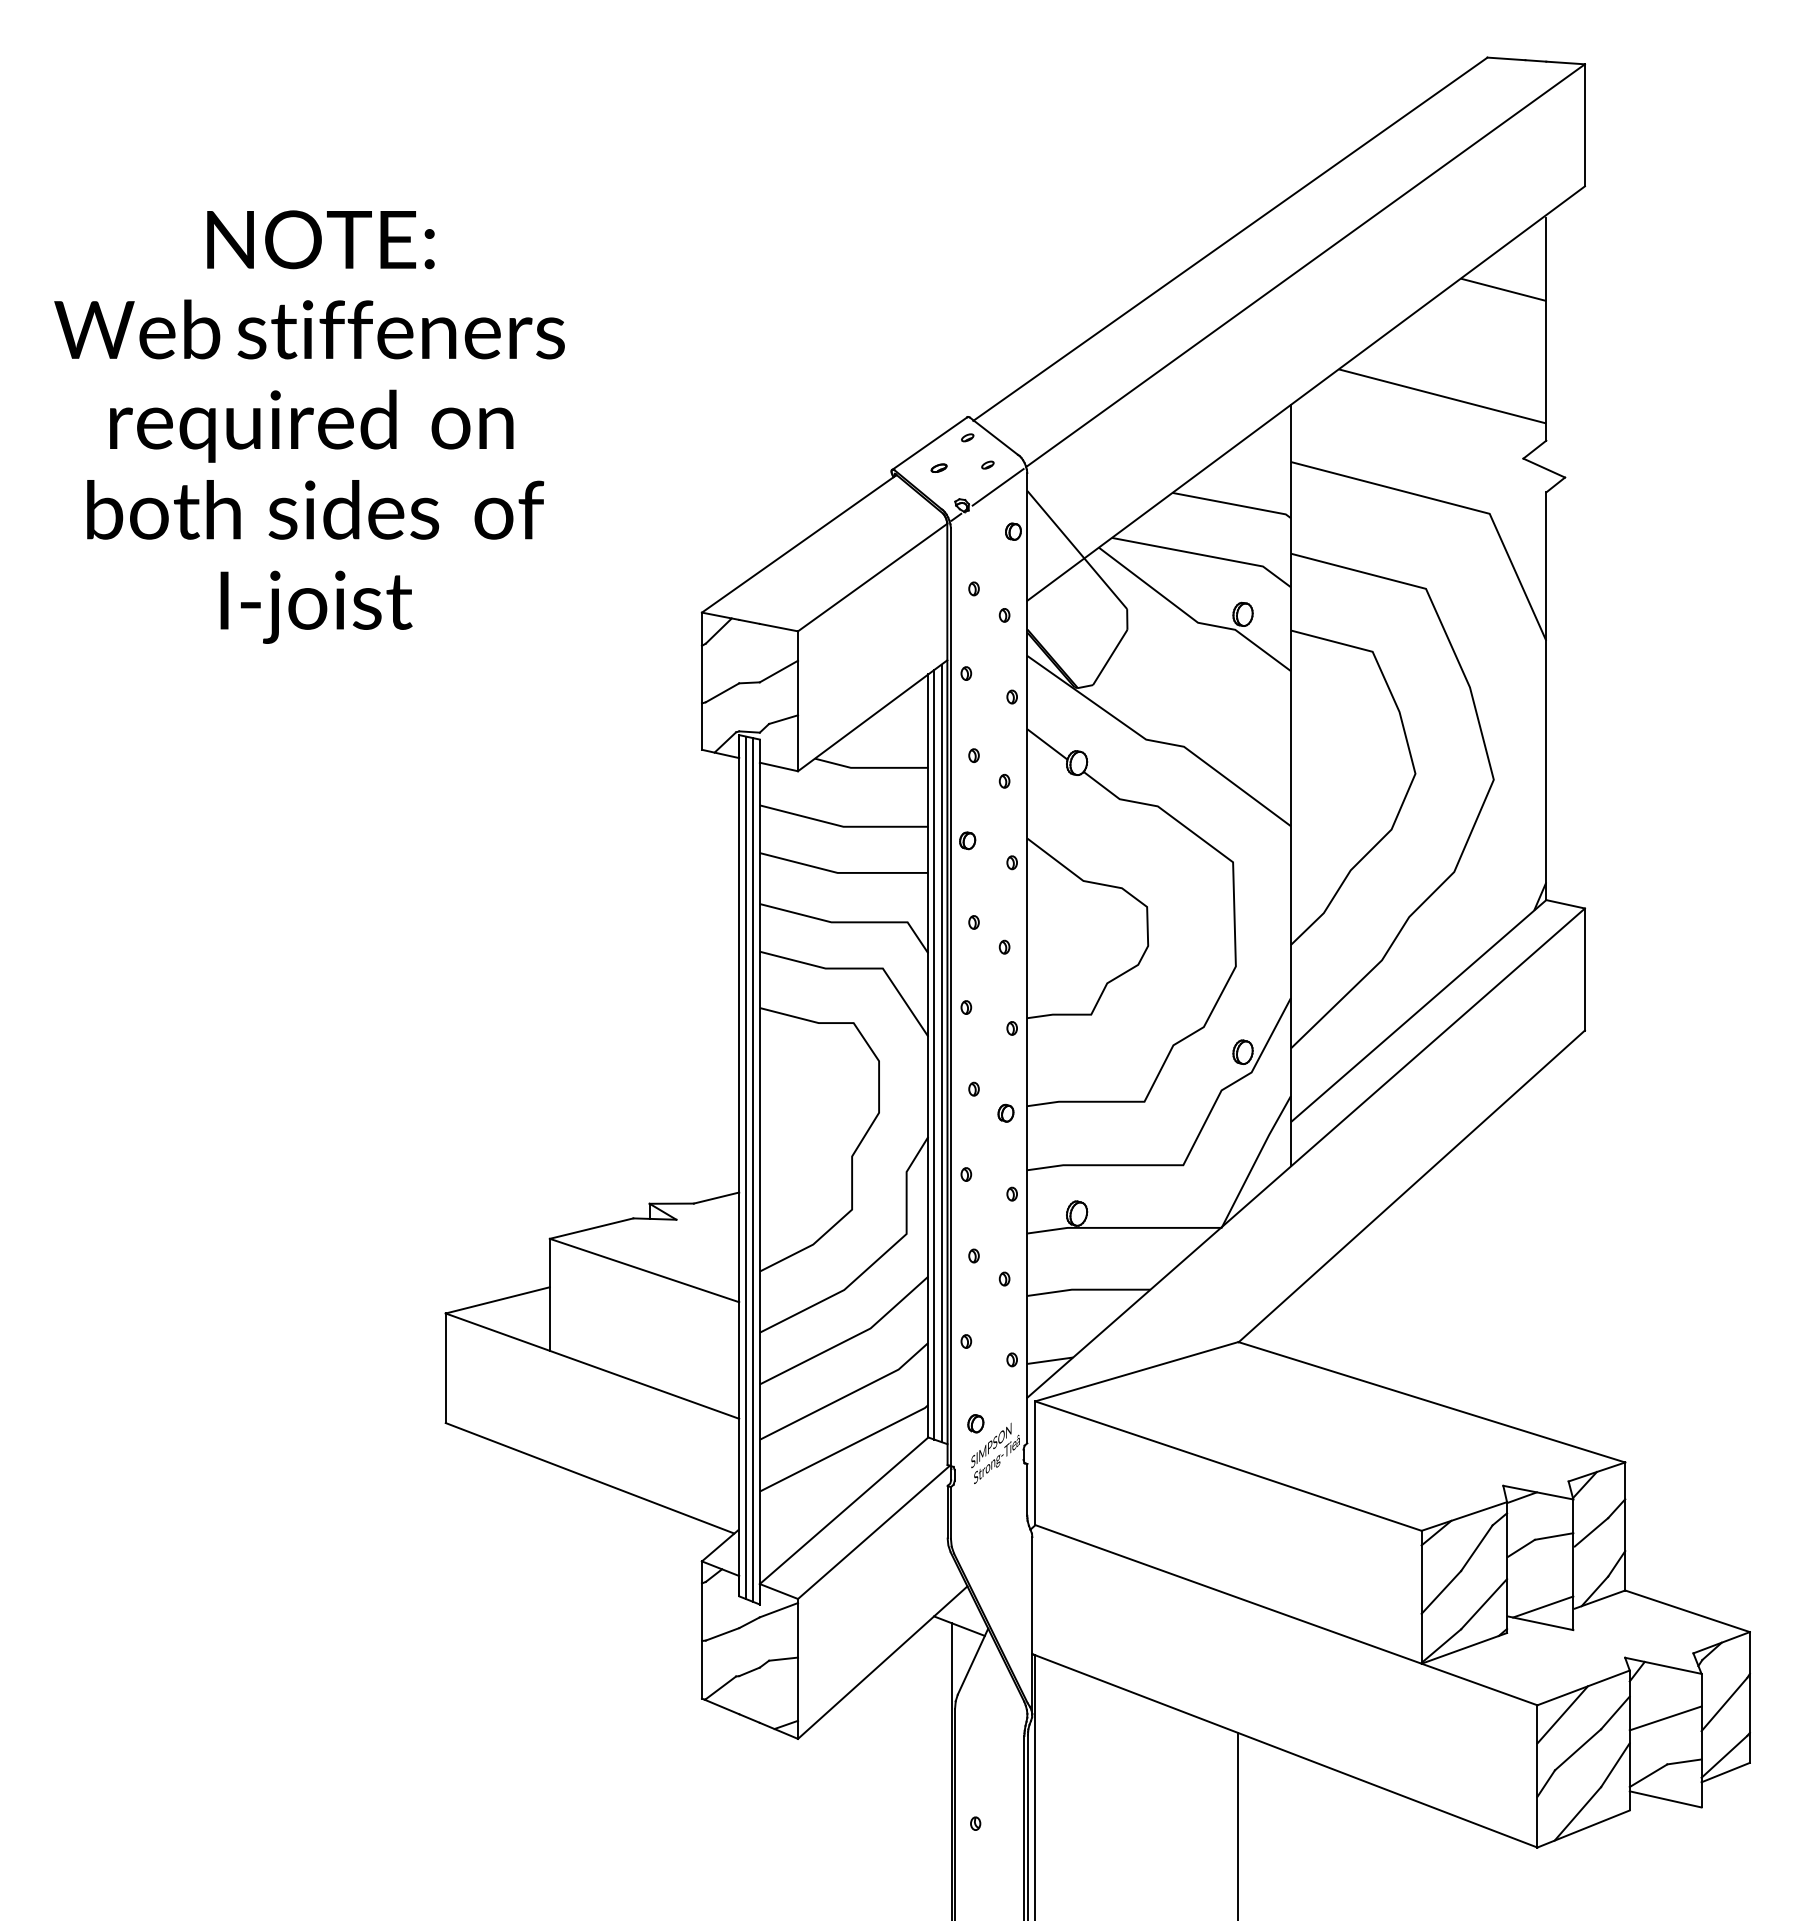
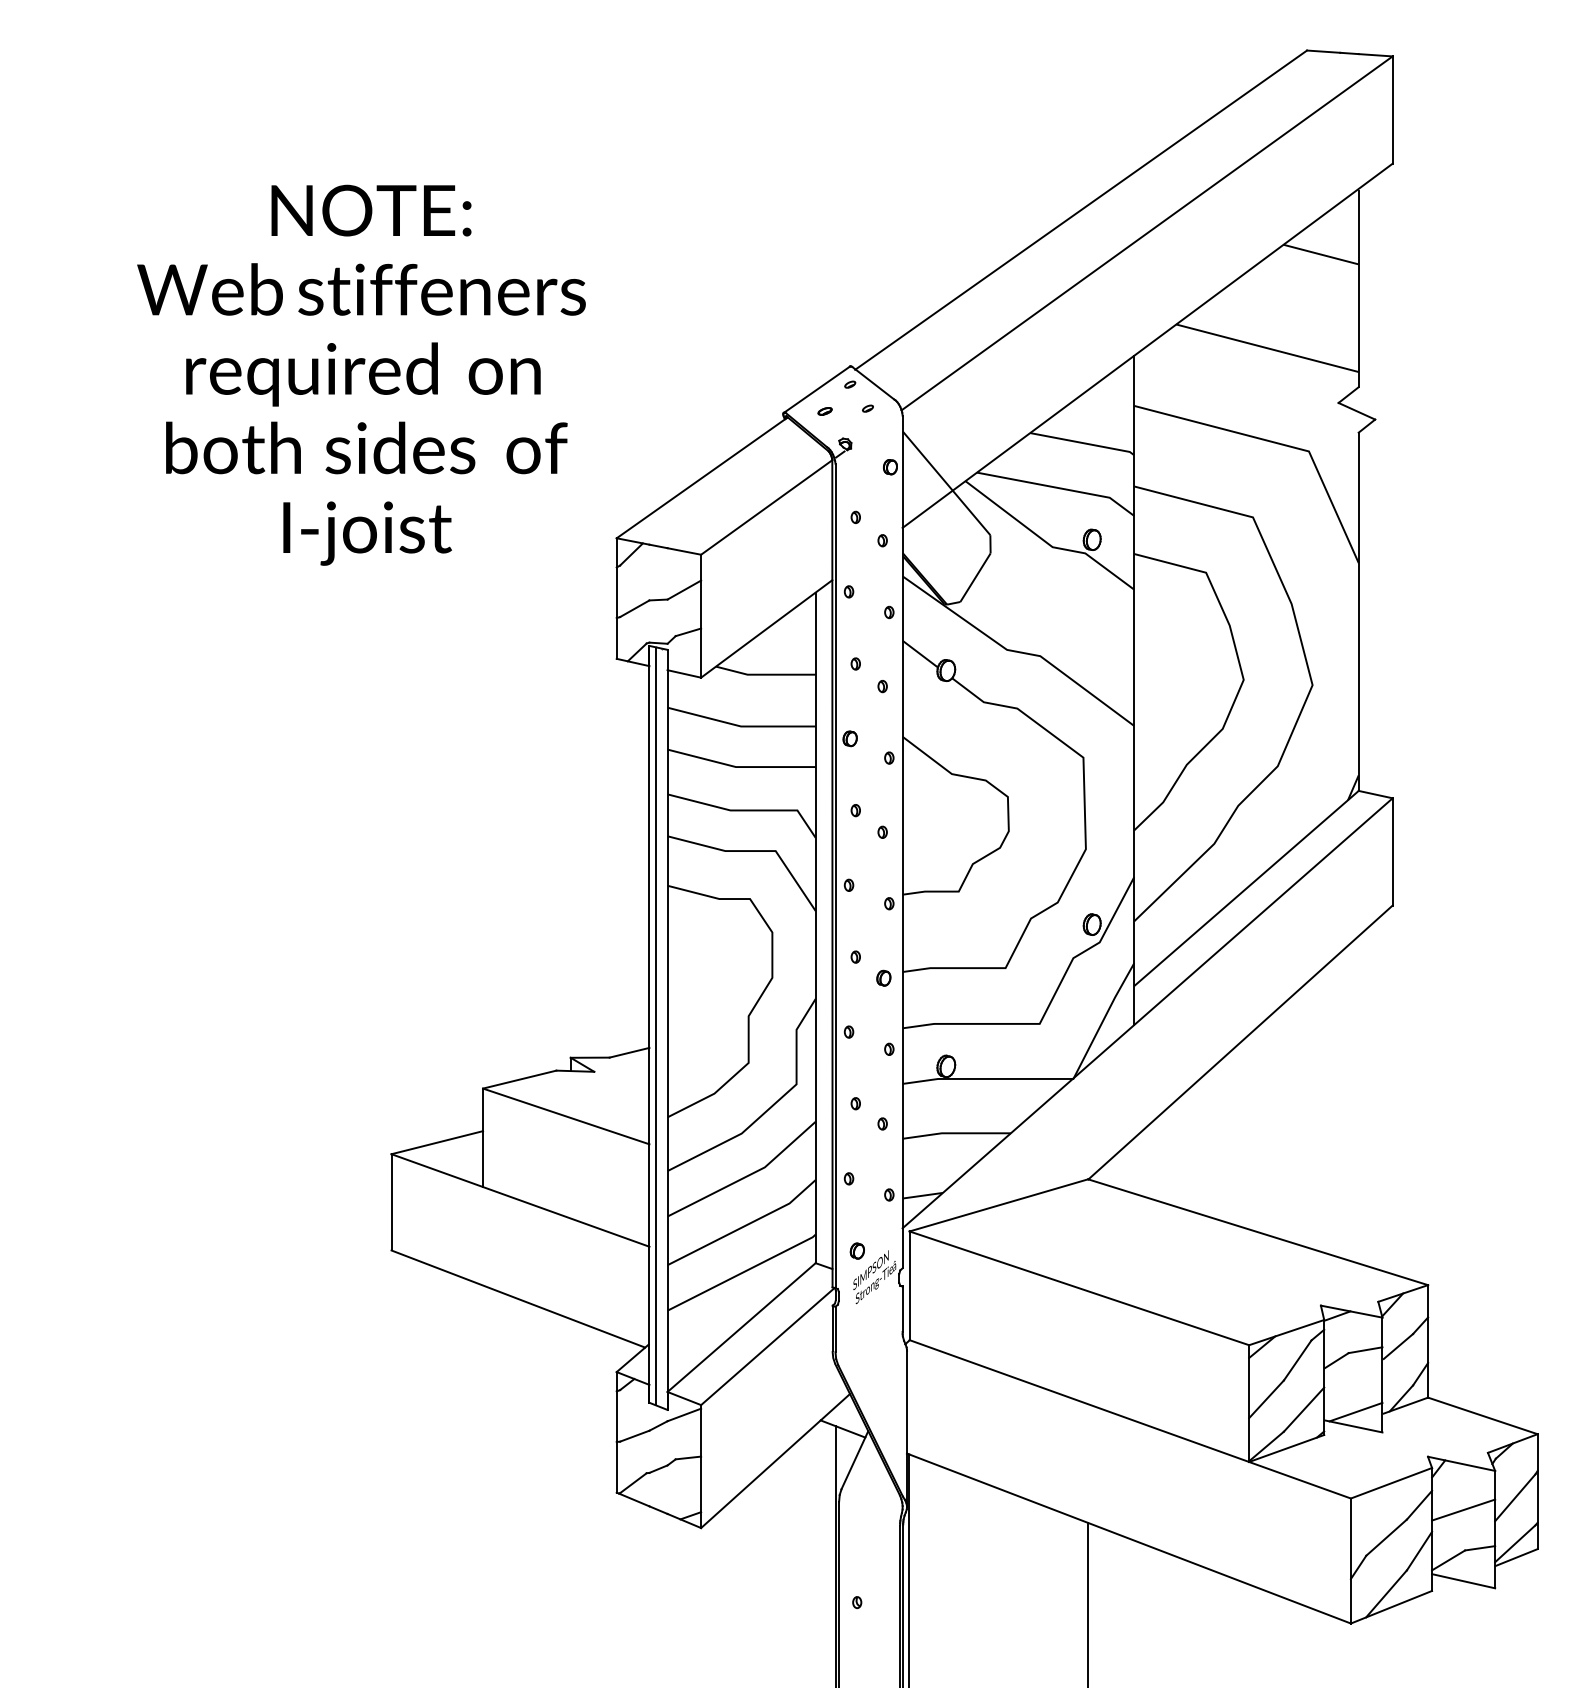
text: (309, 426) -> (361, 374), moved
line: (997, 487) -> (876, 428), removed
line: (941, 1053) -> (827, 925), removed
line: (934, 1054) -> (821, 926), removed
line: (752, 1169) -> (661, 1027), removed
line: (1562, 1714) -> (1372, 1506), removed

